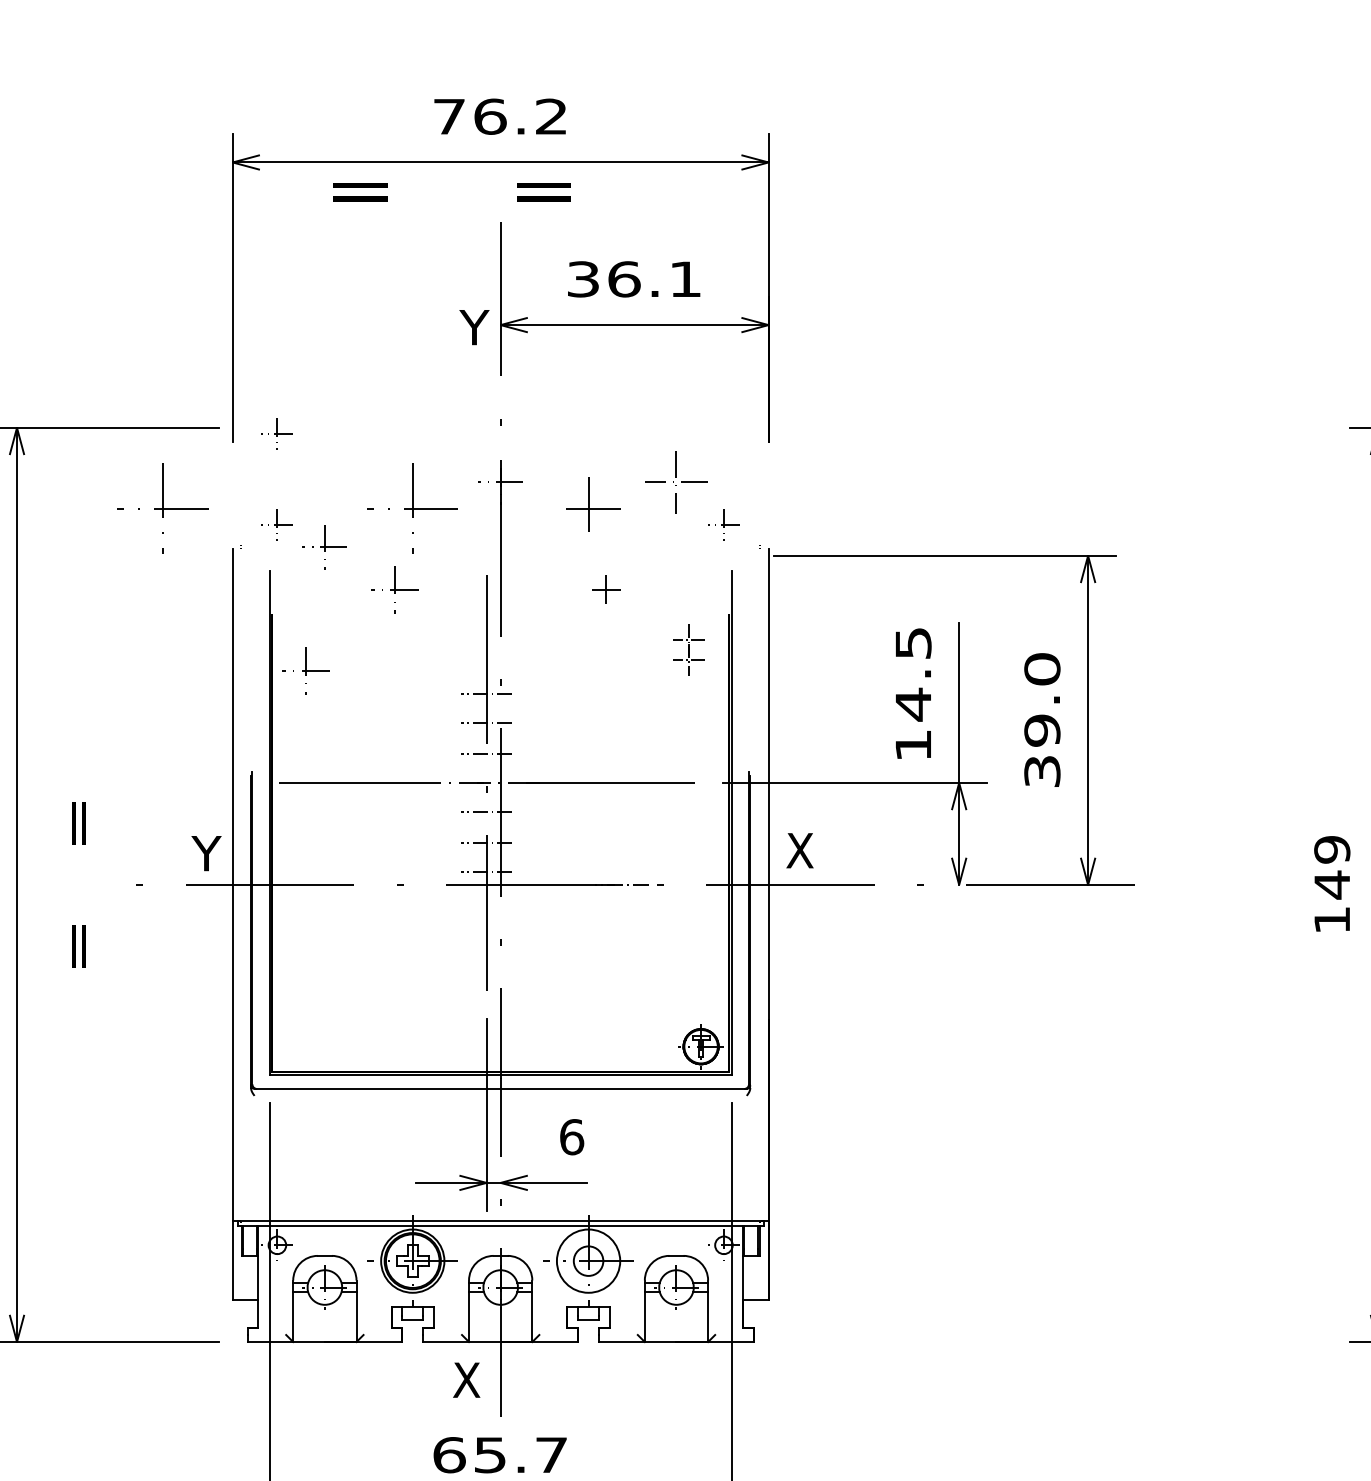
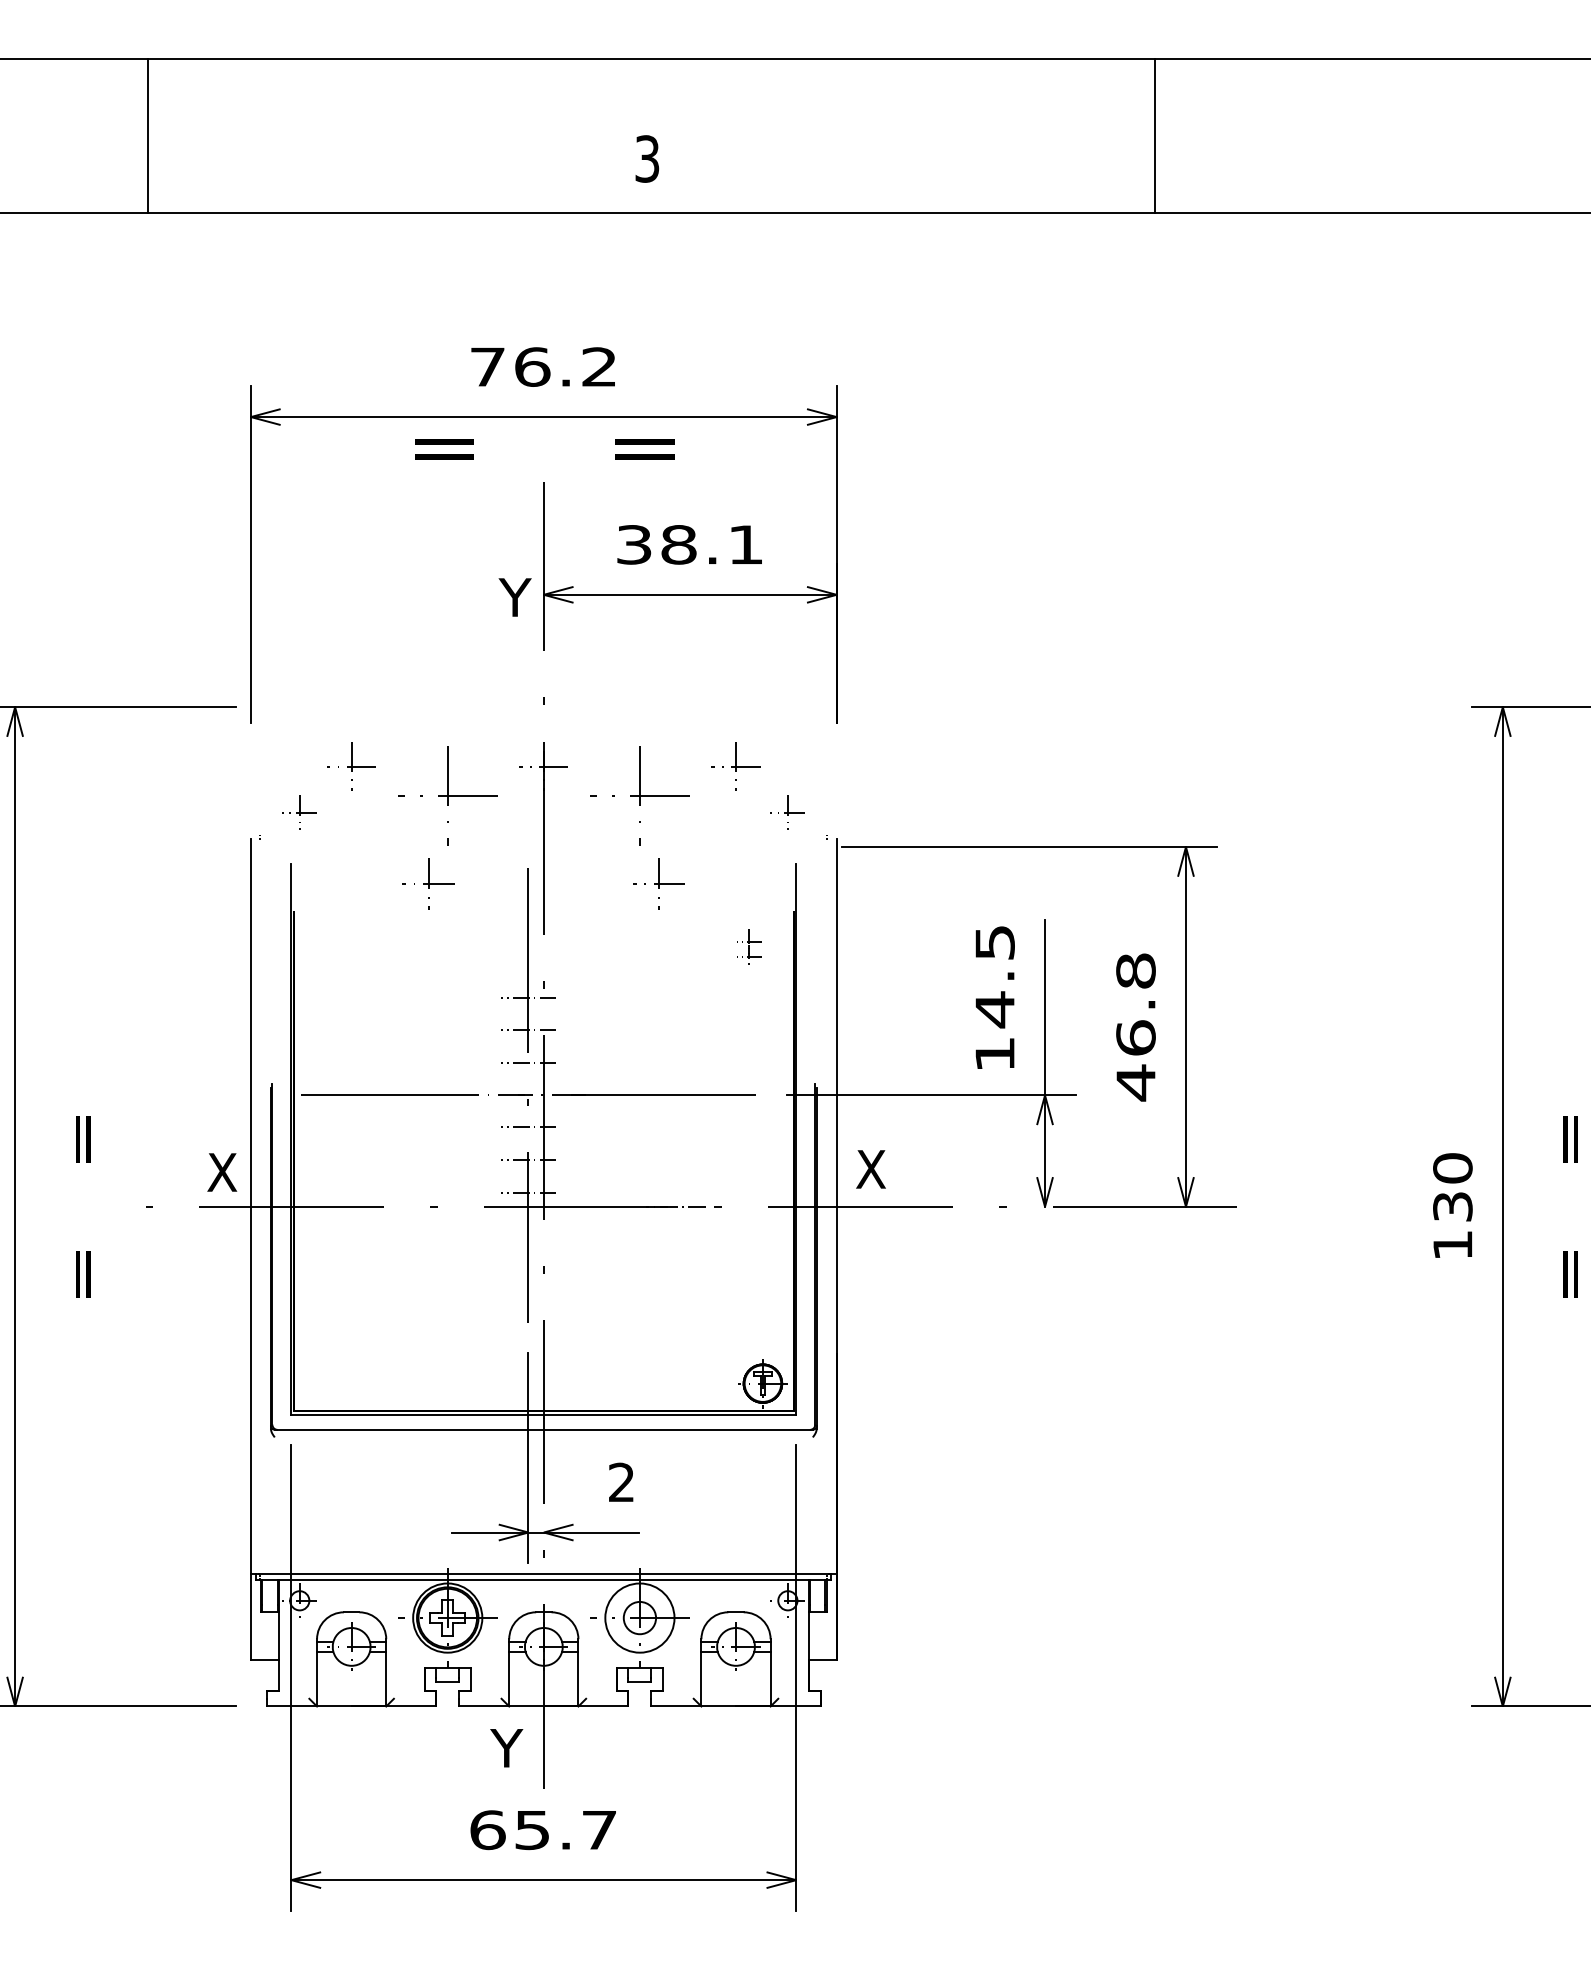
text: (451, 192) -> (544, 449), moved
text: (623, 279) -> (678, 544), 36.1 -> 38.1
part: (277, 433) -> (299, 713), removed
part: (676, 482) -> (735, 766), size x0.71
part: (162, 508) -> (174, 795), removed
part: (588, 508) -> (639, 795), size x1.43
part: (324, 547) -> (351, 766), moved
part: (605, 589) -> (658, 883), size x1.67
part: (688, 646) -> (749, 946), size x0.71
part: (306, 670) -> (331, 972), removed
text: (1041, 720) -> (1135, 1027), 39.0 -> 46.8
text: (205, 853) -> (221, 1172), Y -> X
text: (1331, 868) -> (1452, 1188), 149 -> 130
text: (571, 1137) -> (621, 1482), 6 -> 2
text: (466, 1380) -> (506, 1748), X -> Y

